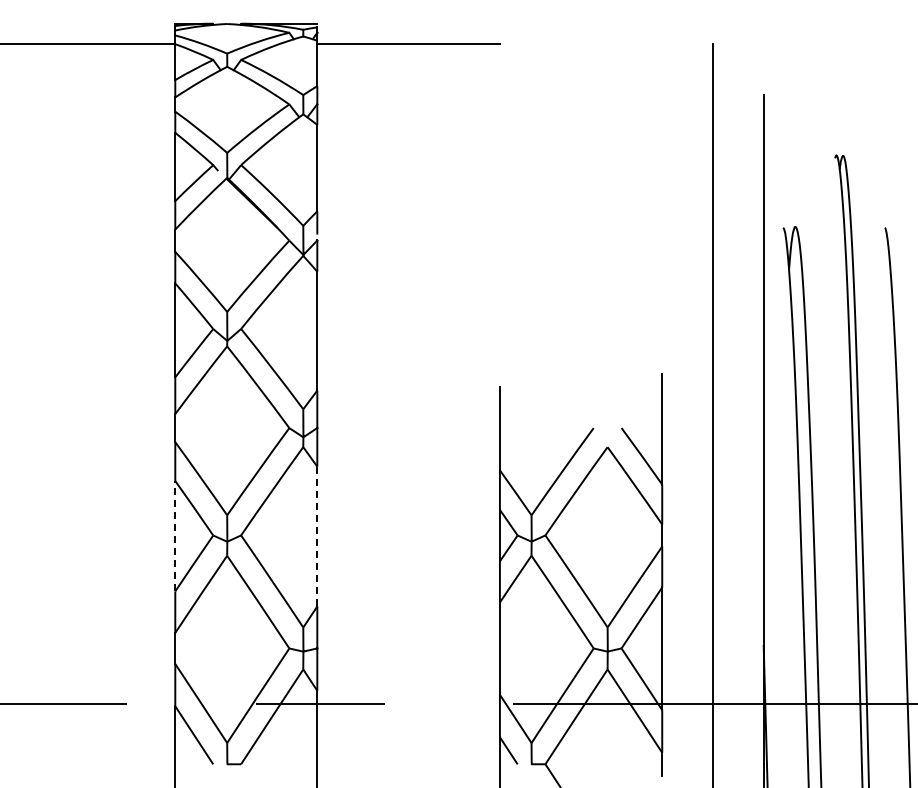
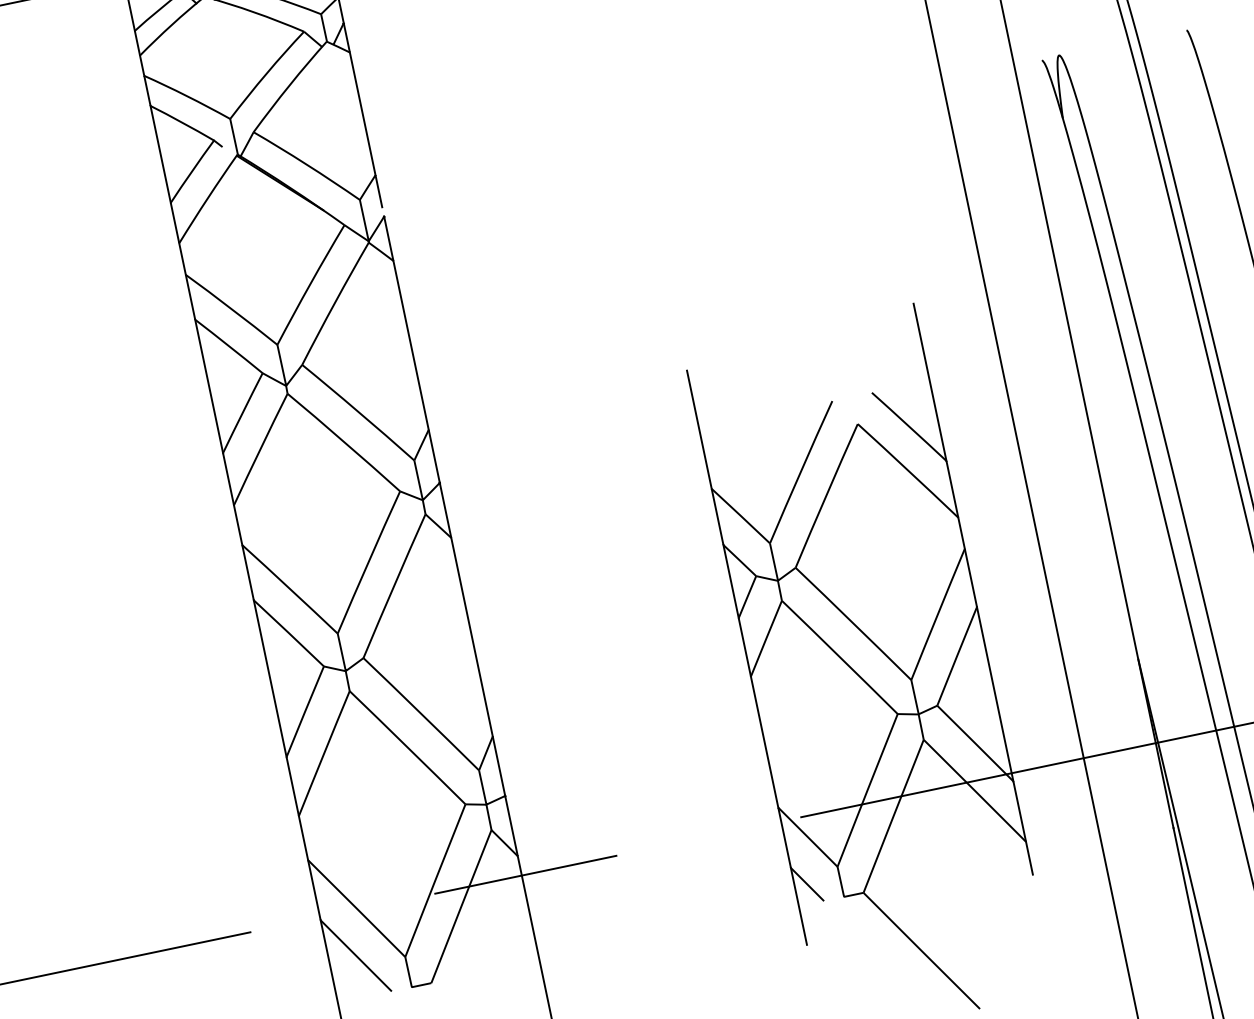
line: (175, 535) -> (270, 677), dashed -> solid
line: (317, 536) -> (472, 636), dashed -> solid

